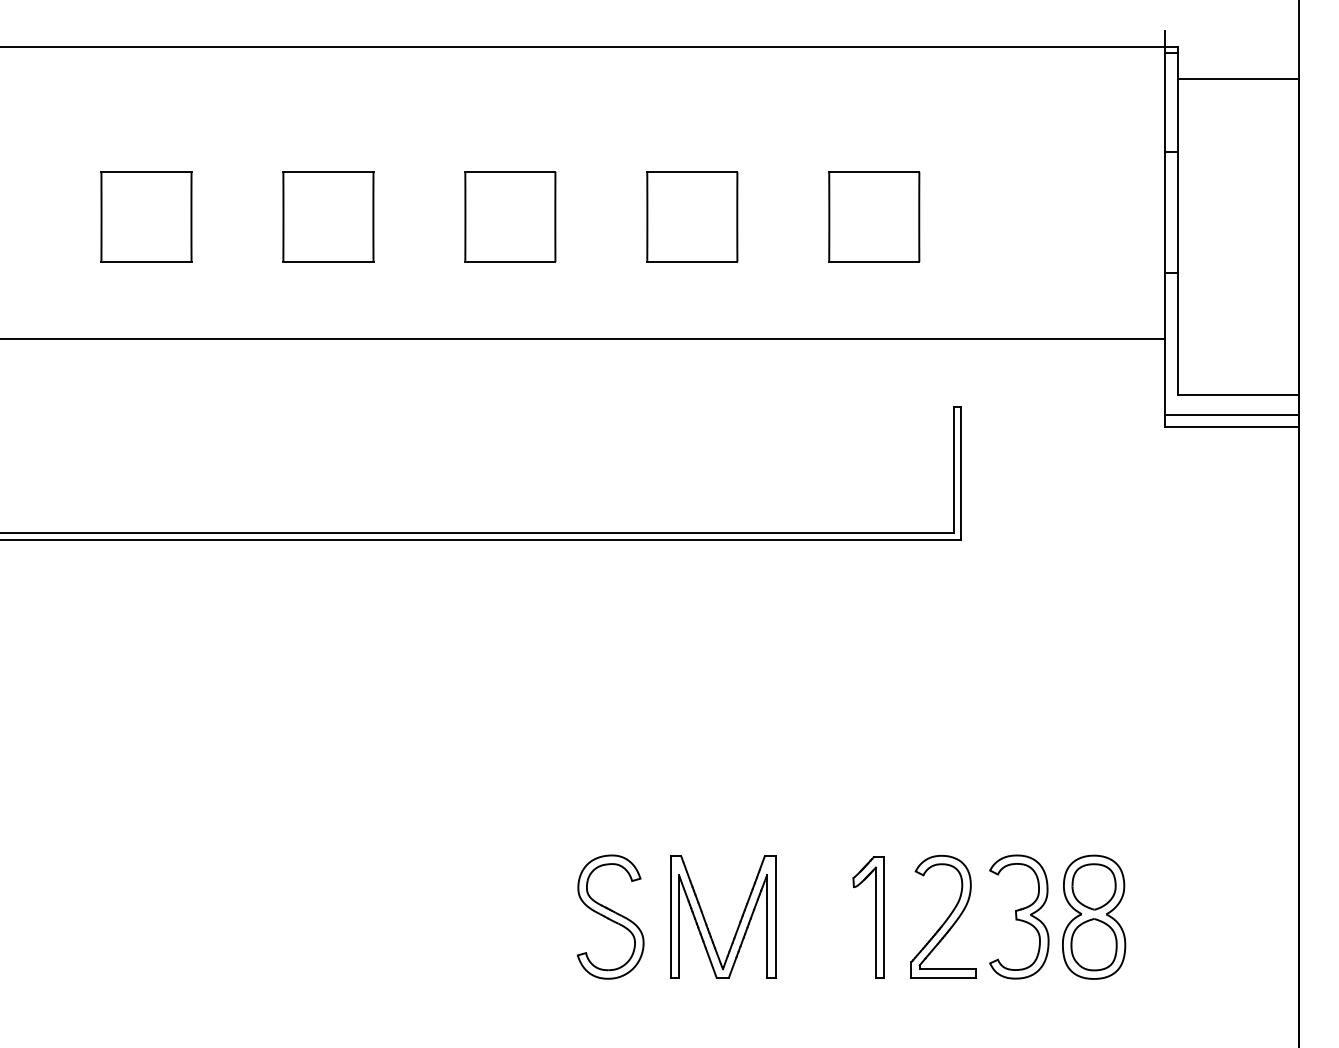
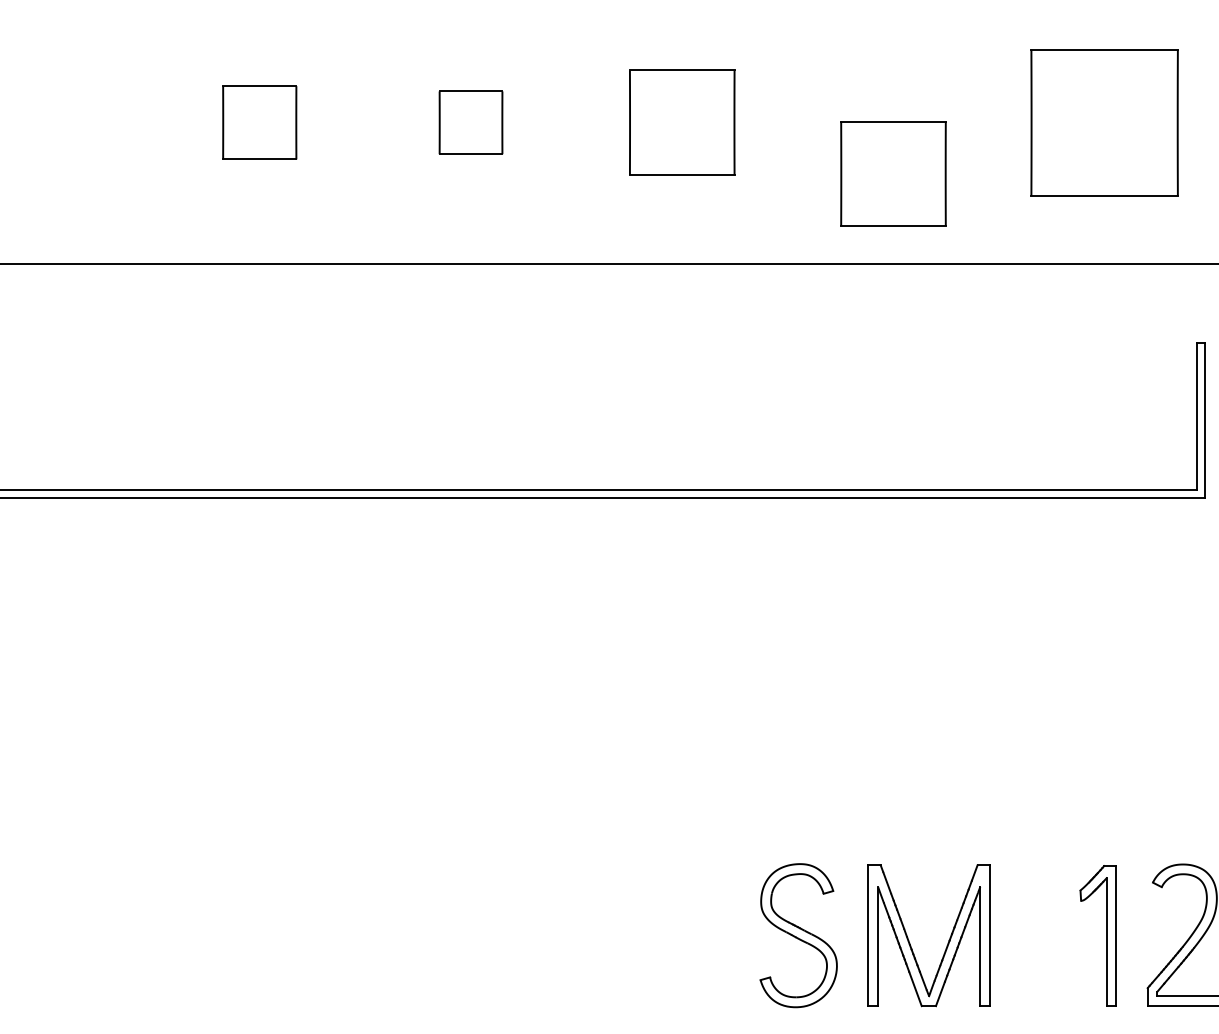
part: (146, 216) -> (259, 122), size x0.7
part: (328, 216) -> (471, 122), size x0.6
part: (692, 216) -> (893, 173), moved
part: (874, 216) -> (1104, 122), size x1.4

